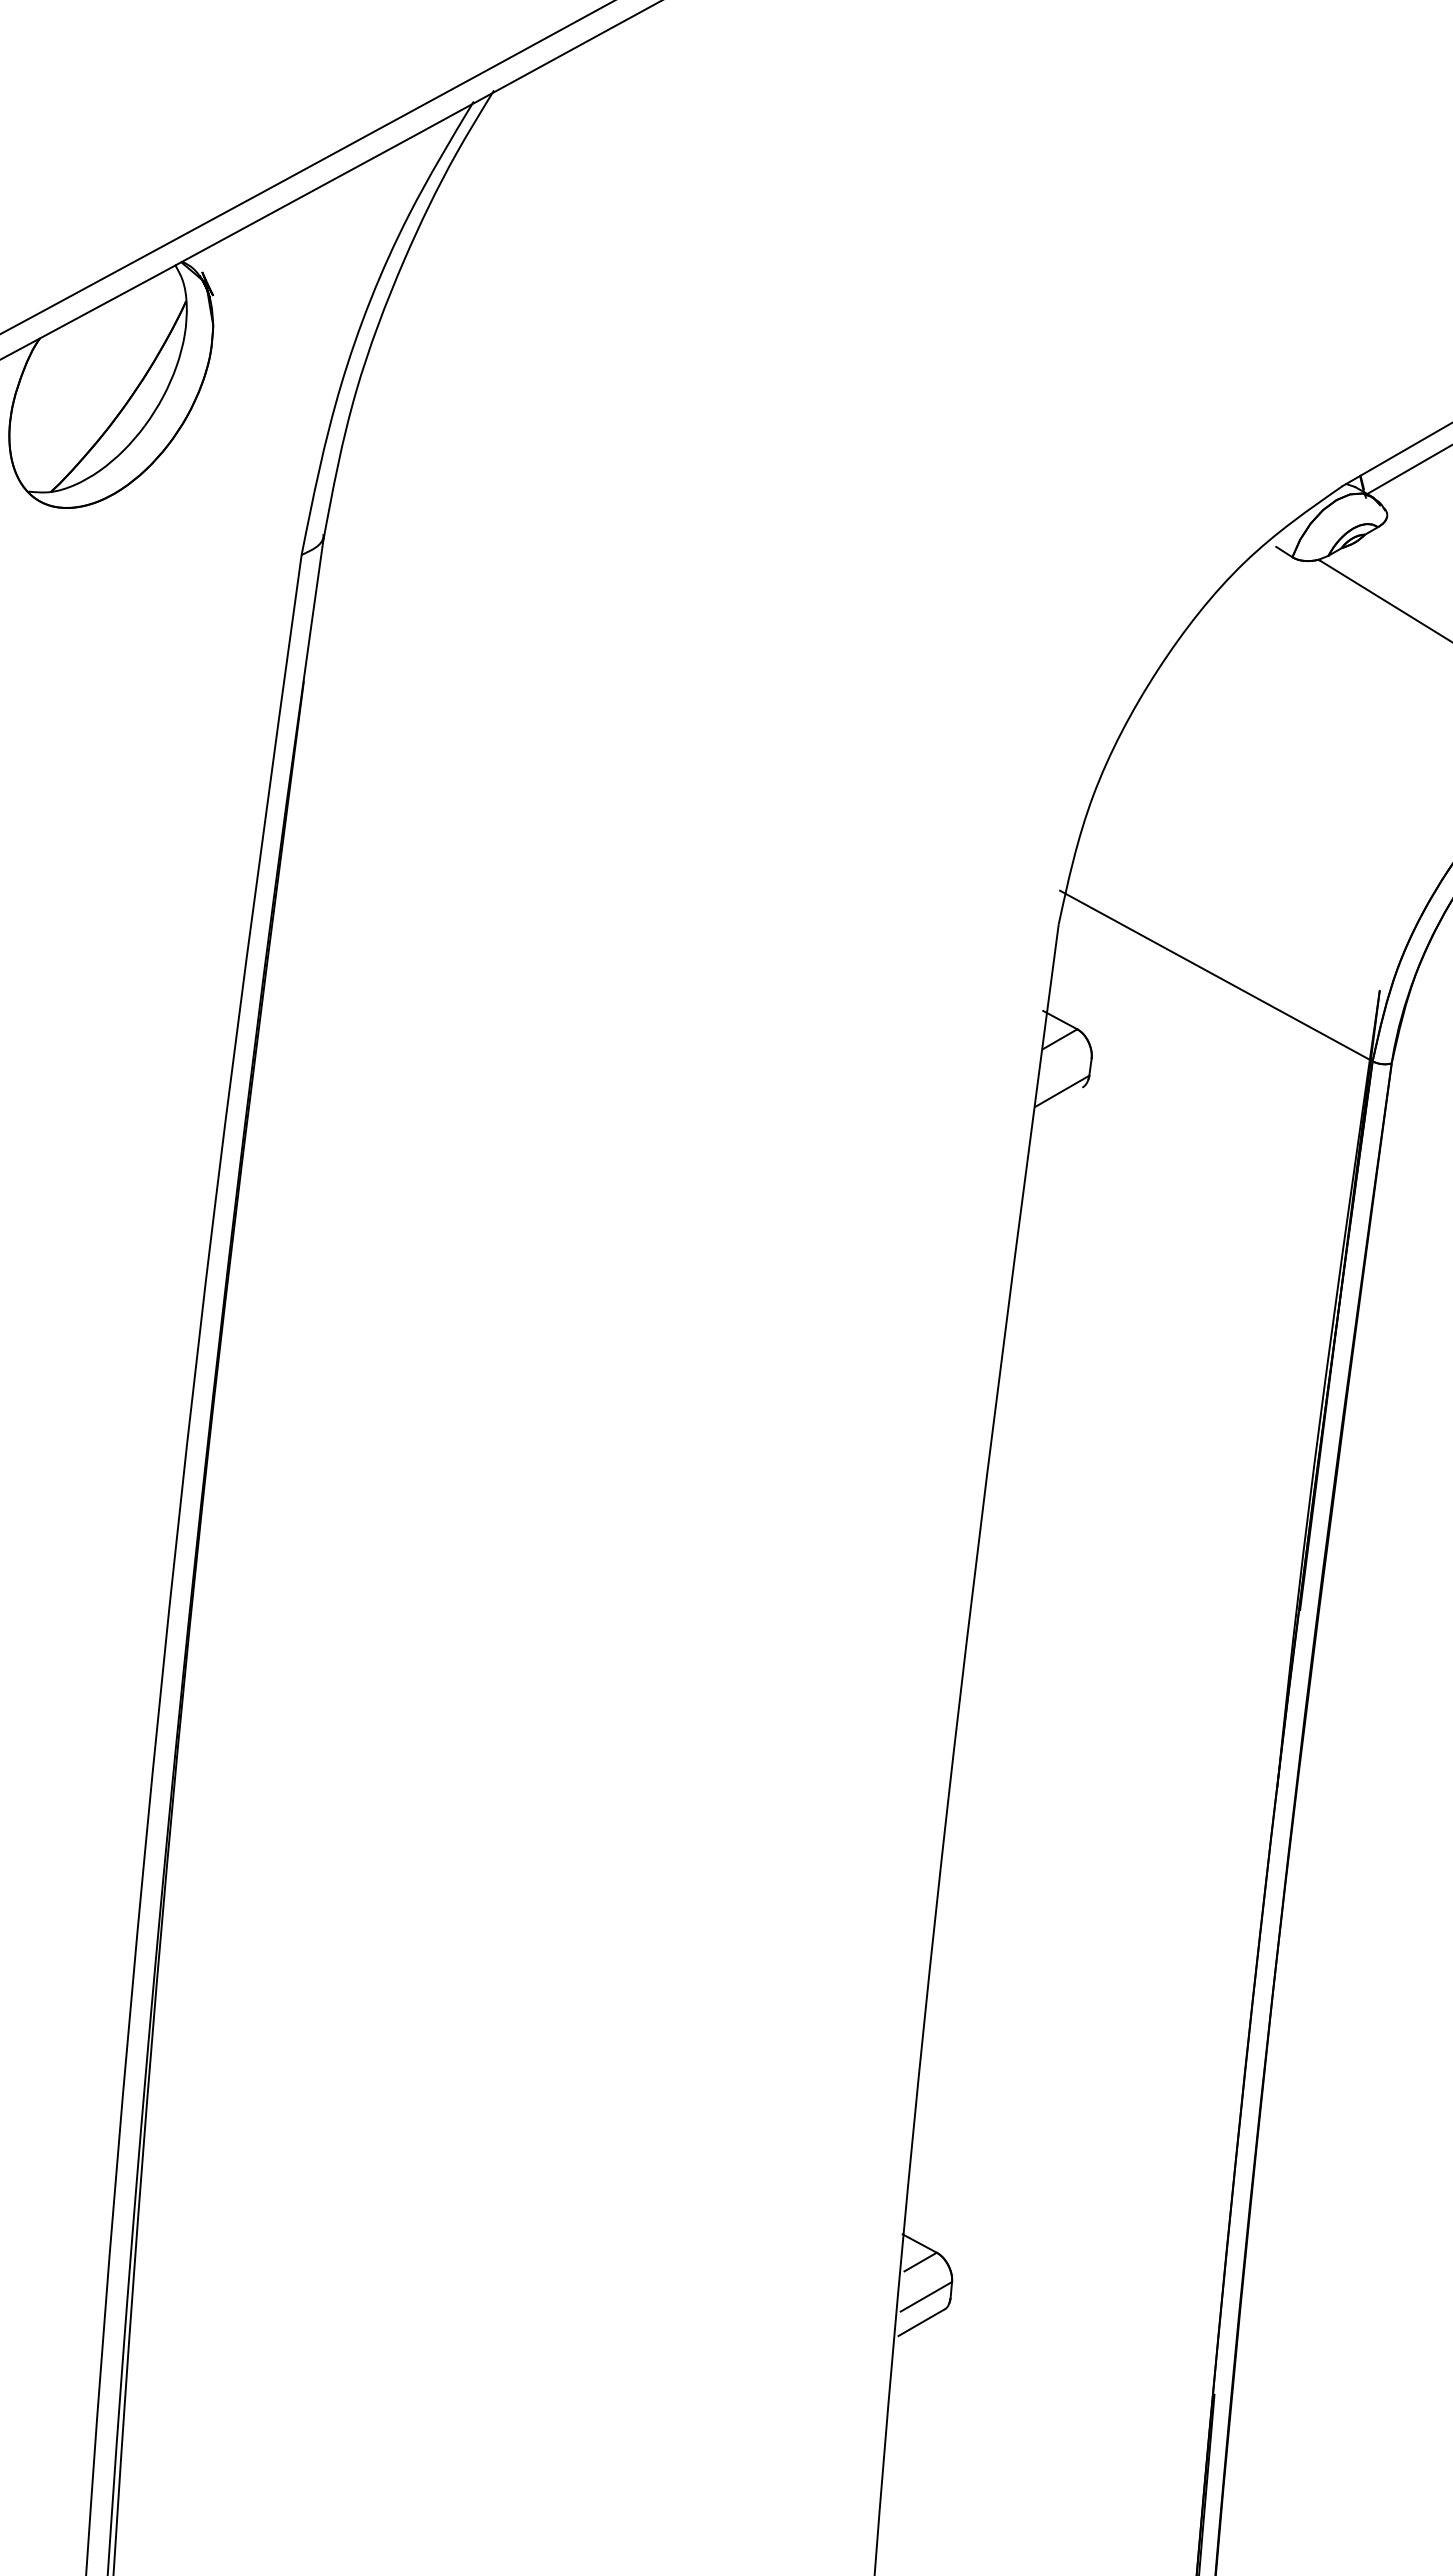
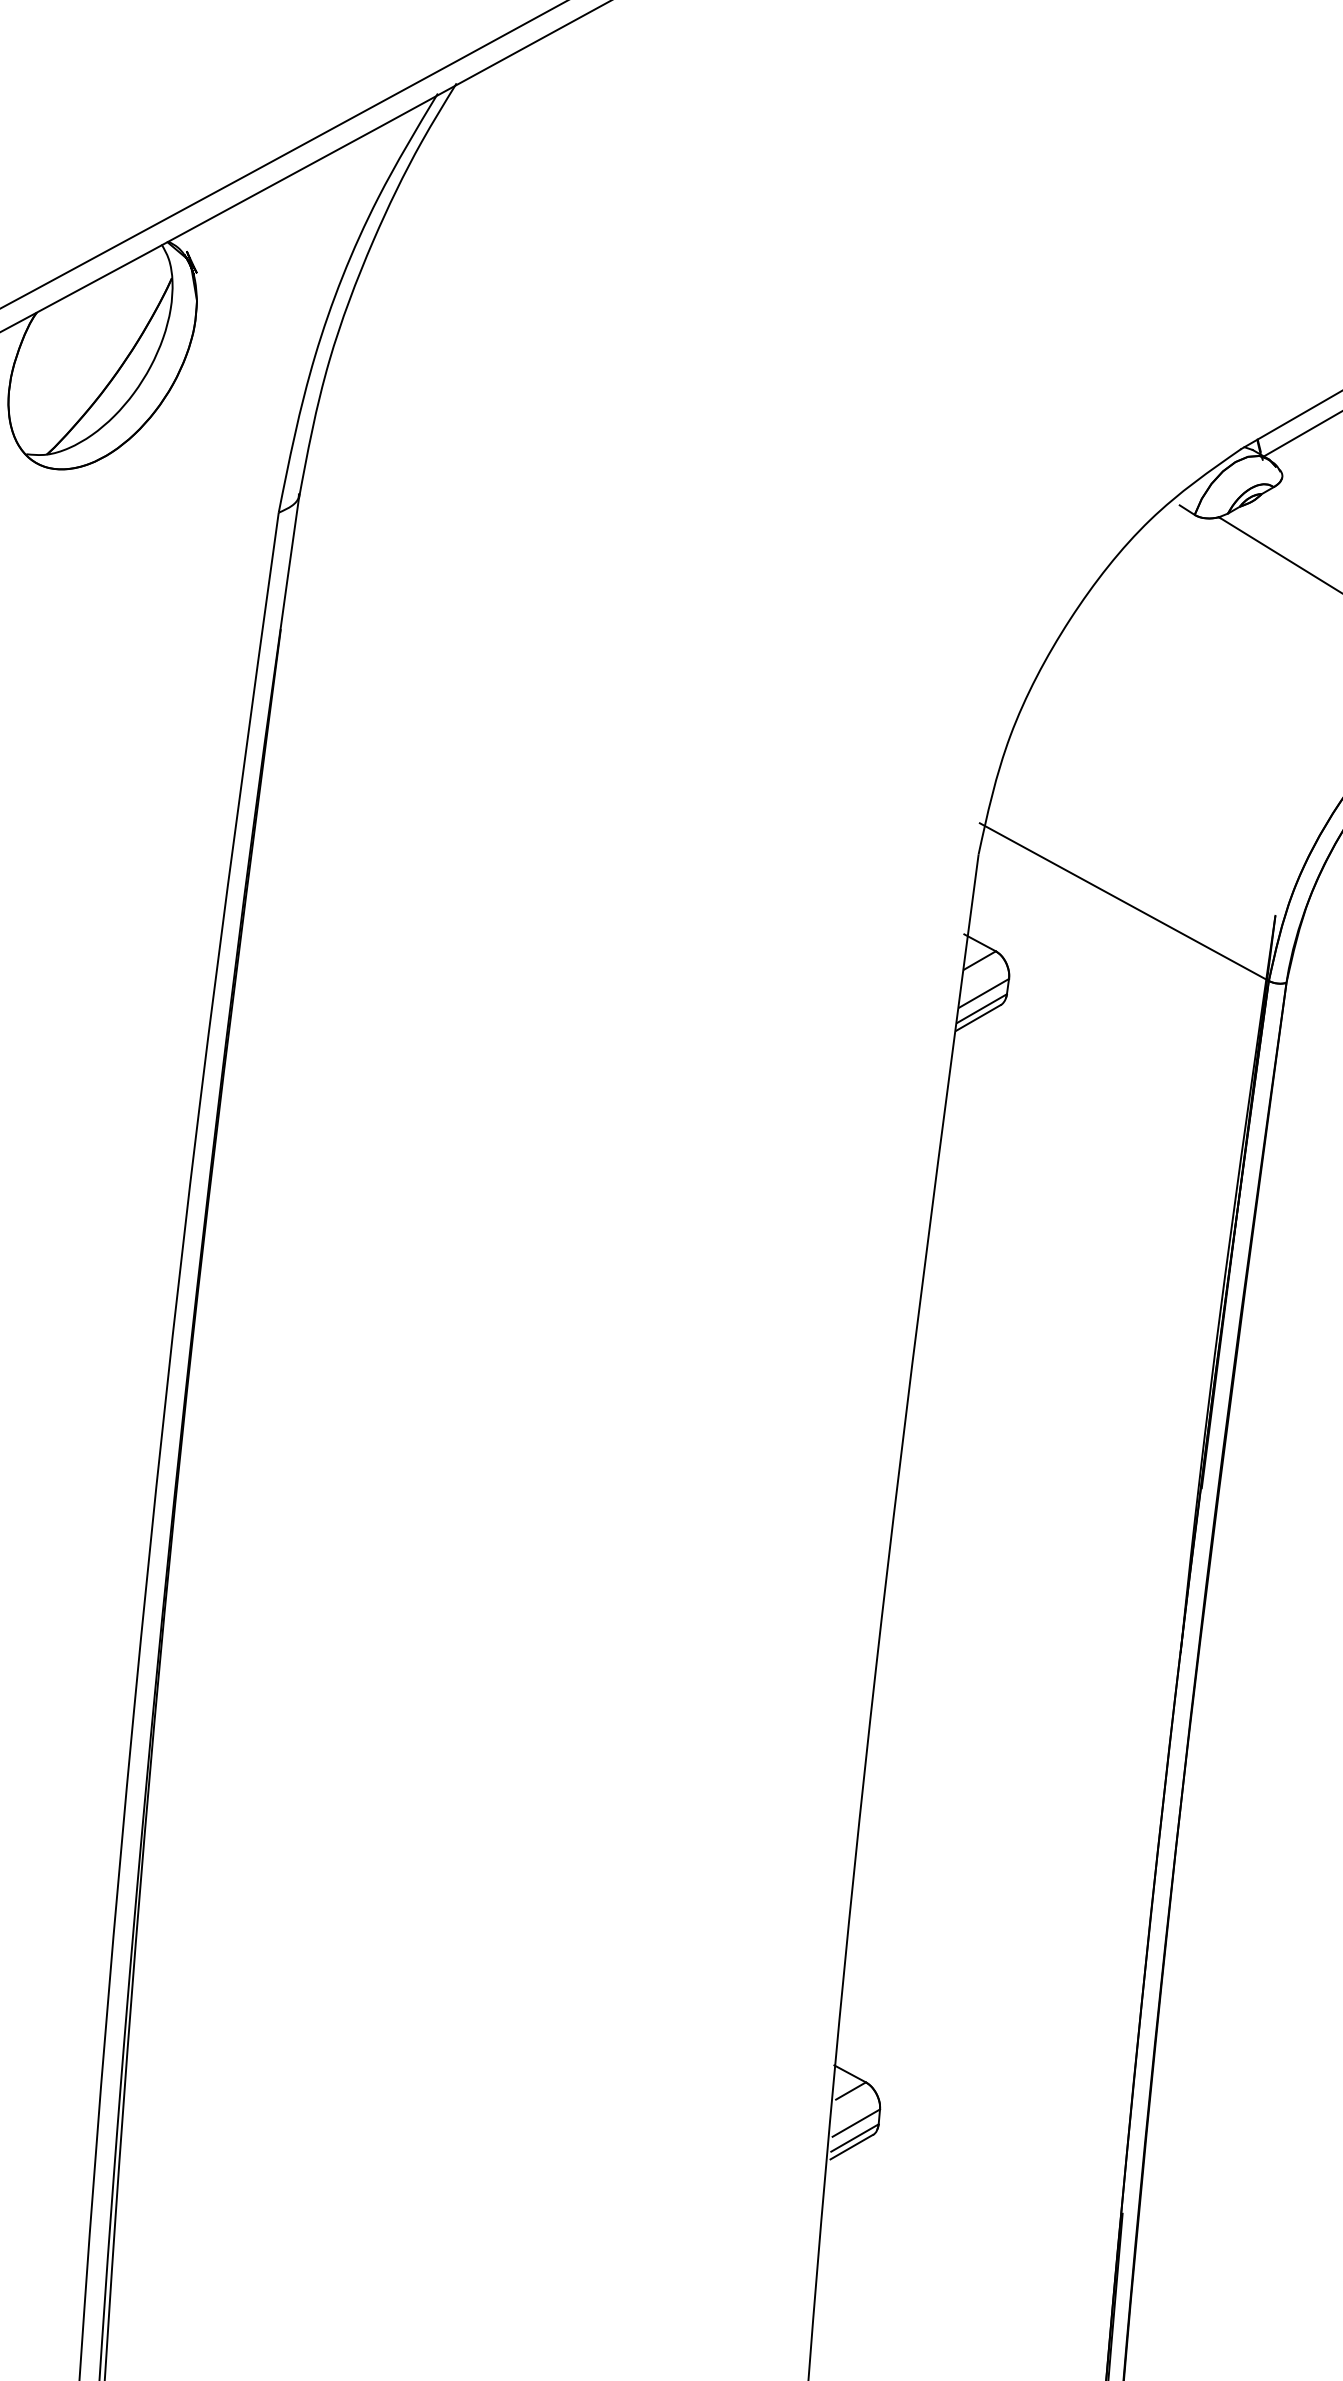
line: (1064, 1074) -> (983, 993), added
line: (1058, 1101) -> (978, 1018), added
line: (924, 2312) -> (854, 2137), added

